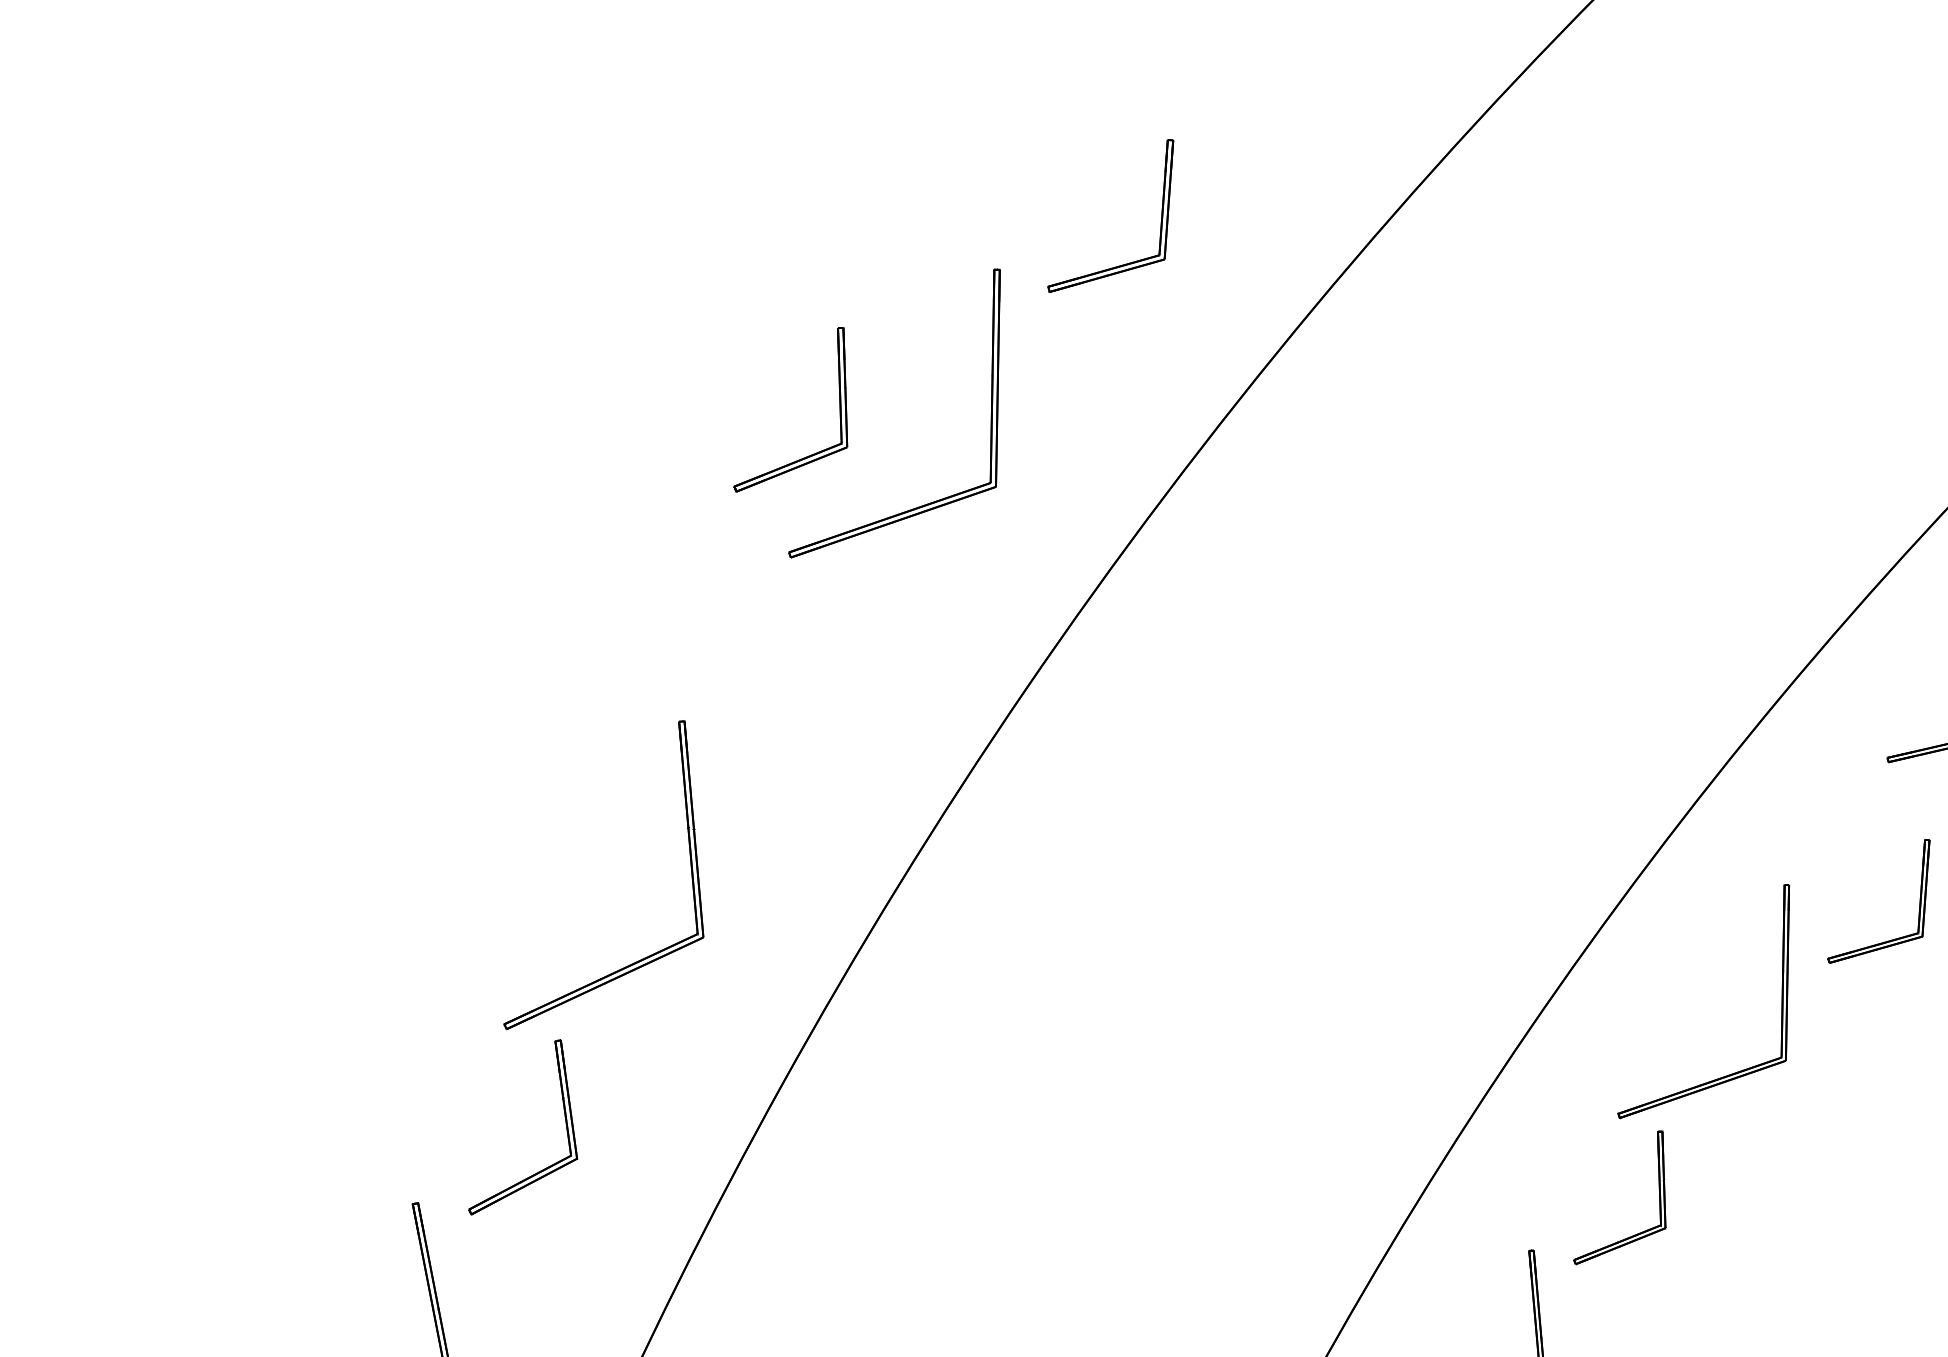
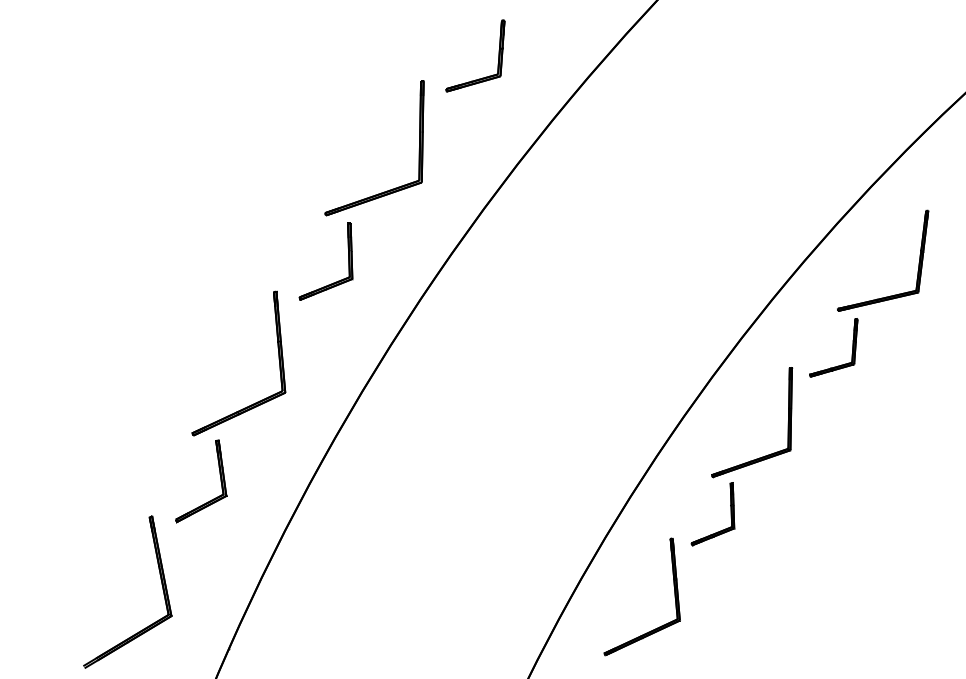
part: (806, 454) -> (333, 282), moved
part: (1886, 939) -> (837, 365), moved

